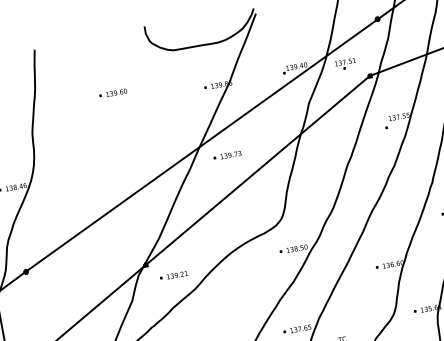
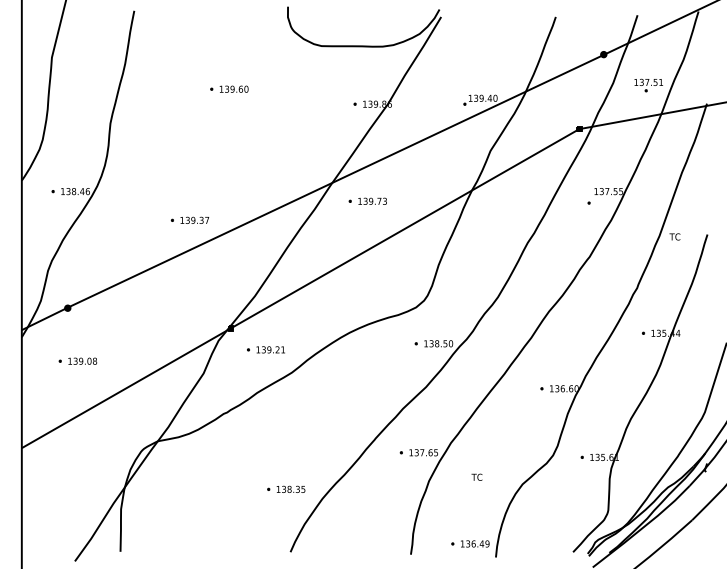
part: (345, 64) -> (648, 85), moved
part: (101, 192) -> (189, 219), added
part: (39, 308) -> (77, 360), added

